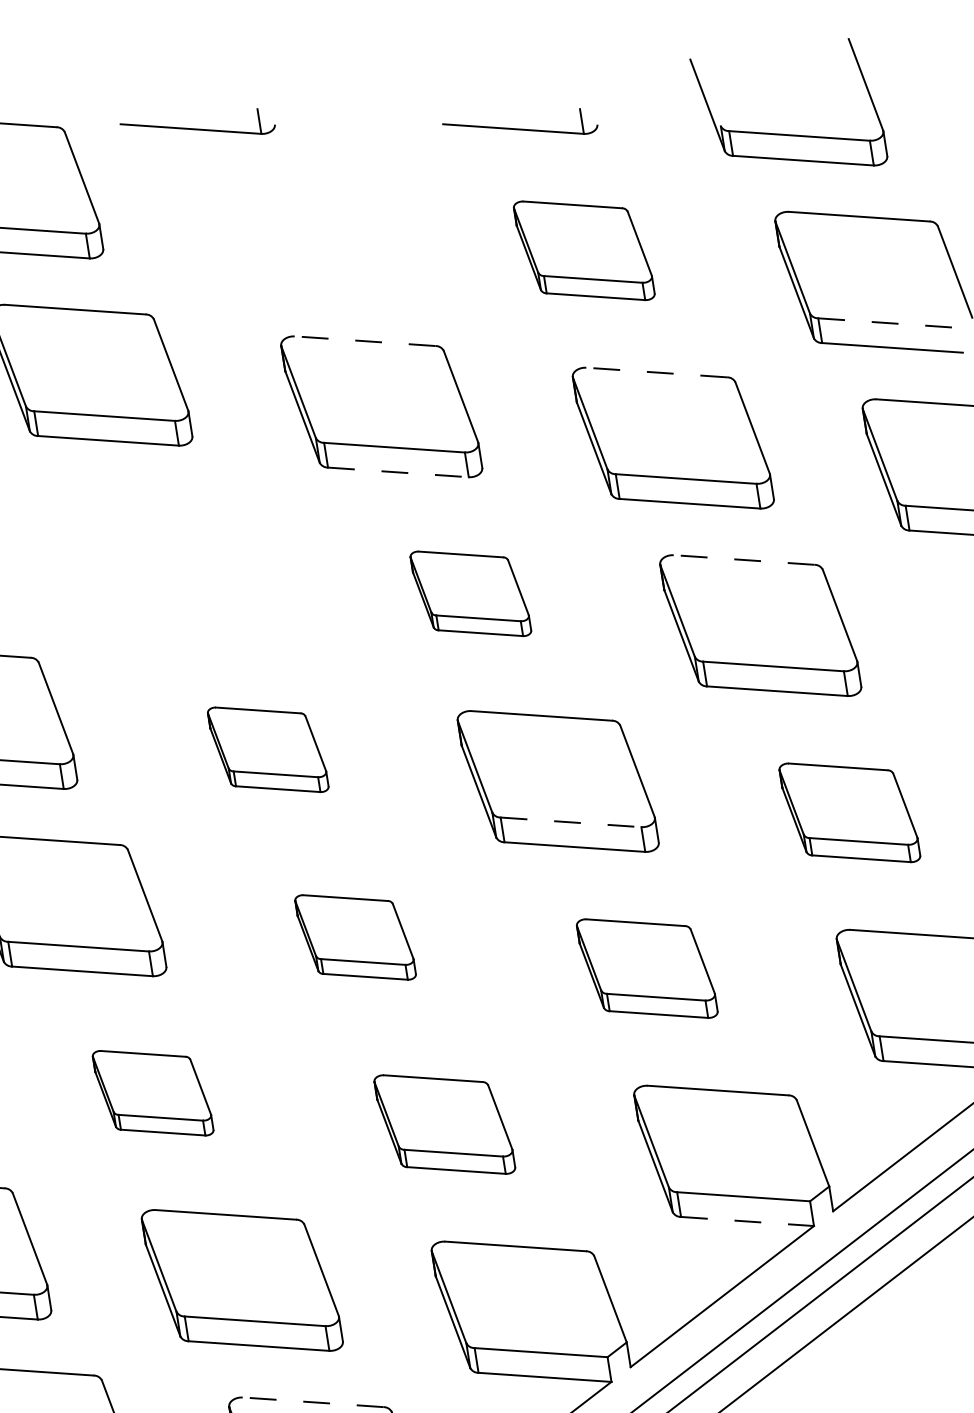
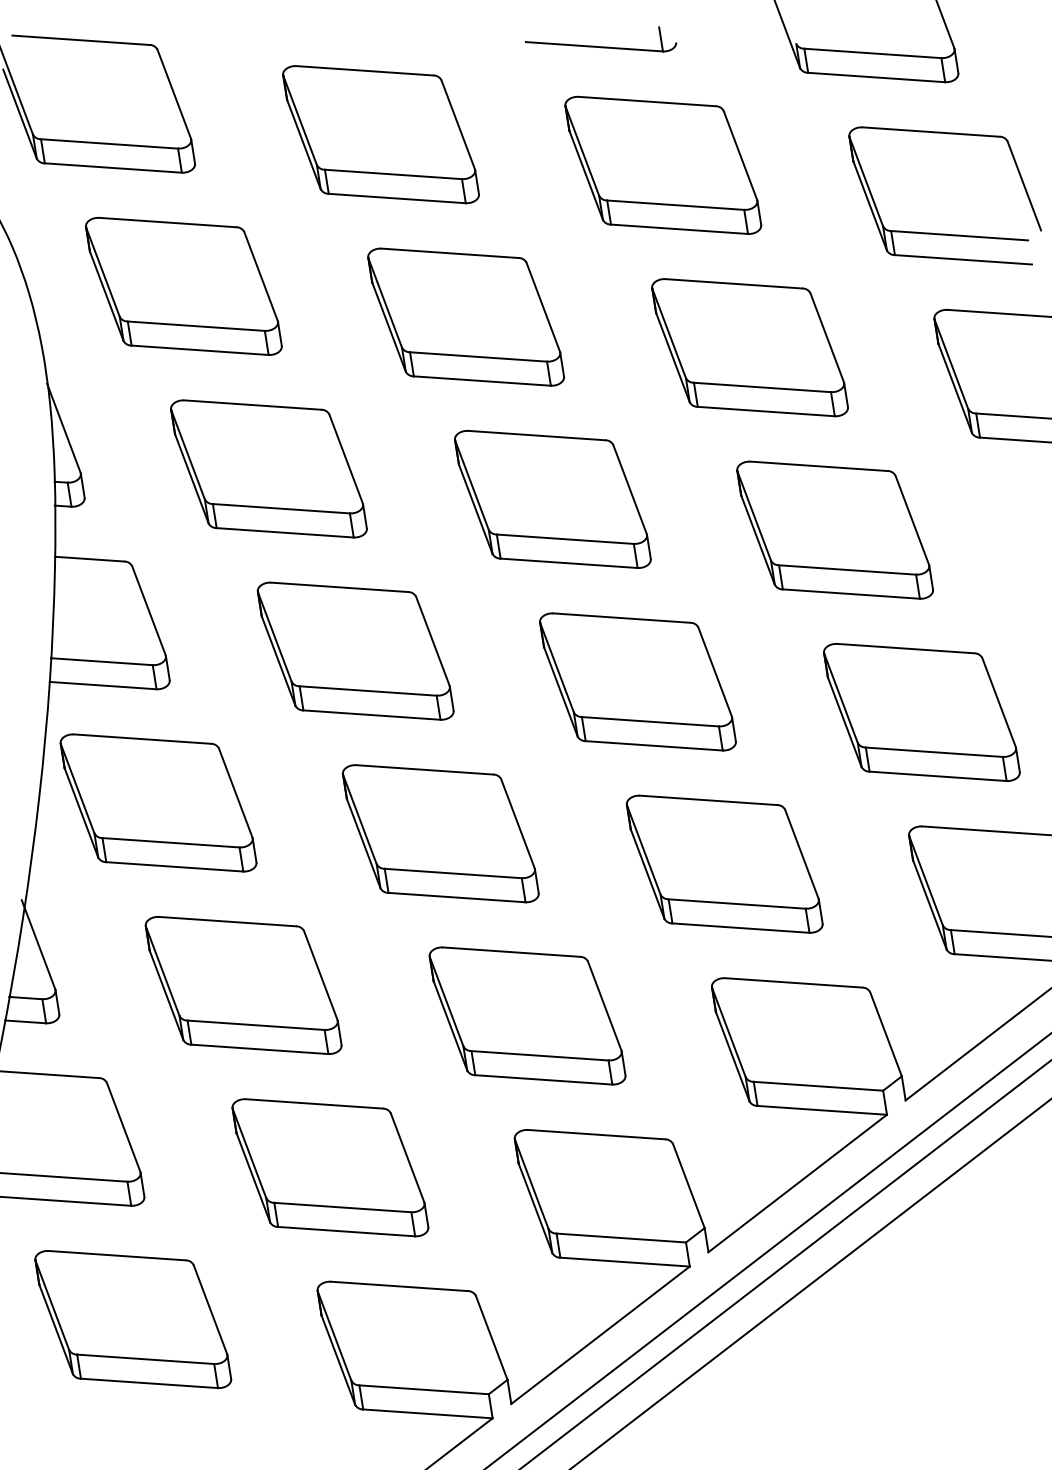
part: (198, 128) -> (287, 46), removed
part: (293, 219) -> (380, 134), added
part: (584, 250) -> (663, 164), size x1.43
line: (888, 322) -> (959, 235), dashed -> solid
line: (364, 341) -> (449, 253), dashed -> solid
line: (656, 372) -> (733, 283), dashed -> solid
line: (398, 472) -> (482, 381), dashed -> solid
line: (743, 560) -> (818, 466), dashed -> solid
part: (178, 562) -> (268, 468), added
part: (470, 593) -> (552, 498), size x1.67
part: (268, 749) -> (355, 650), size x1.67
part: (849, 812) -> (921, 712), size x1.43
line: (571, 822) -> (650, 721), dashed -> solid
part: (355, 937) -> (440, 833), size x1.67
part: (647, 967) -> (724, 863), size x1.43
part: (153, 1093) -> (243, 985), size x1.67
part: (444, 1124) -> (527, 1015), size x1.43
line: (747, 1221) -> (822, 1110), dashed -> solid
line: (313, 1402) -> (399, 1286), dashed -> solid

